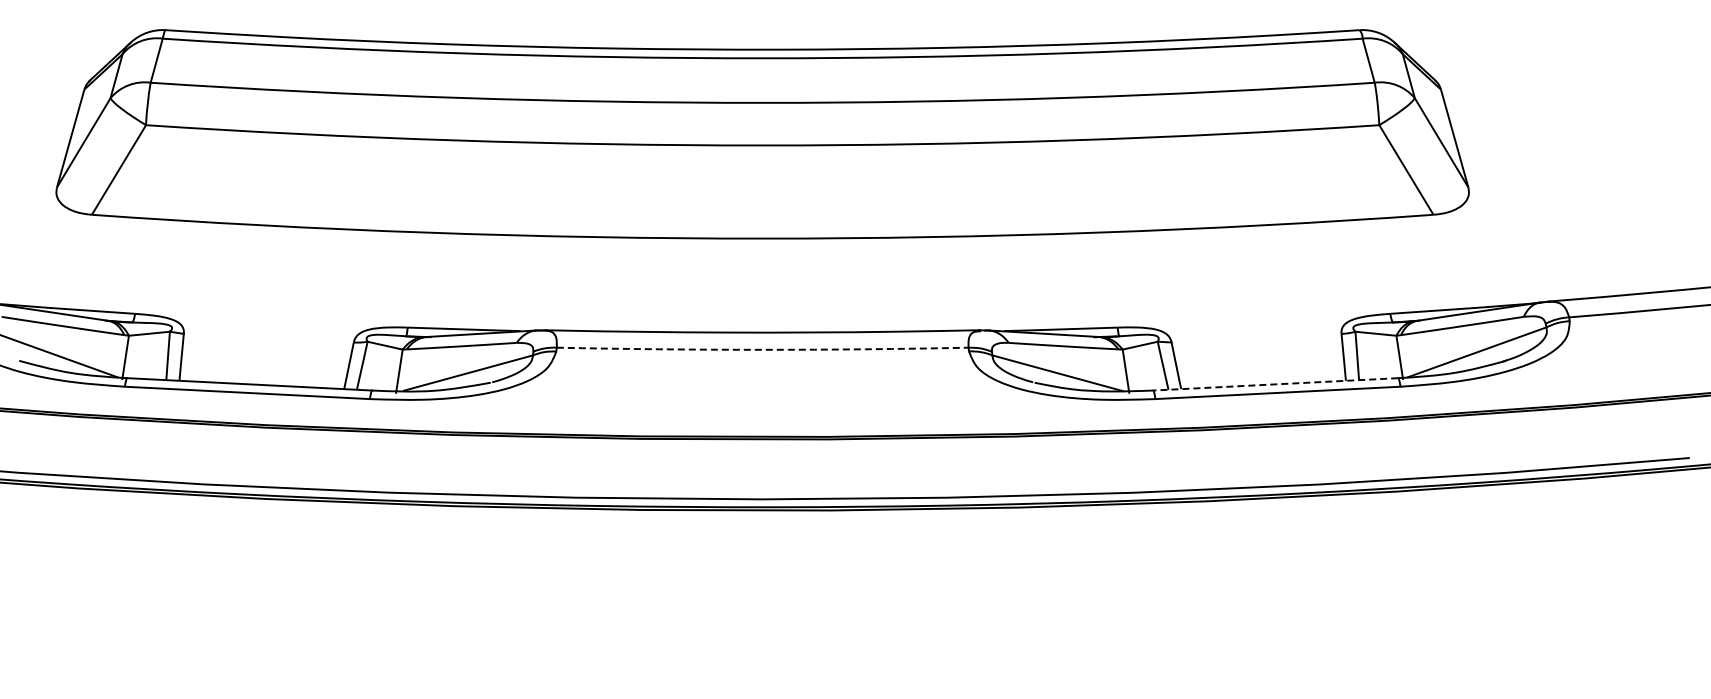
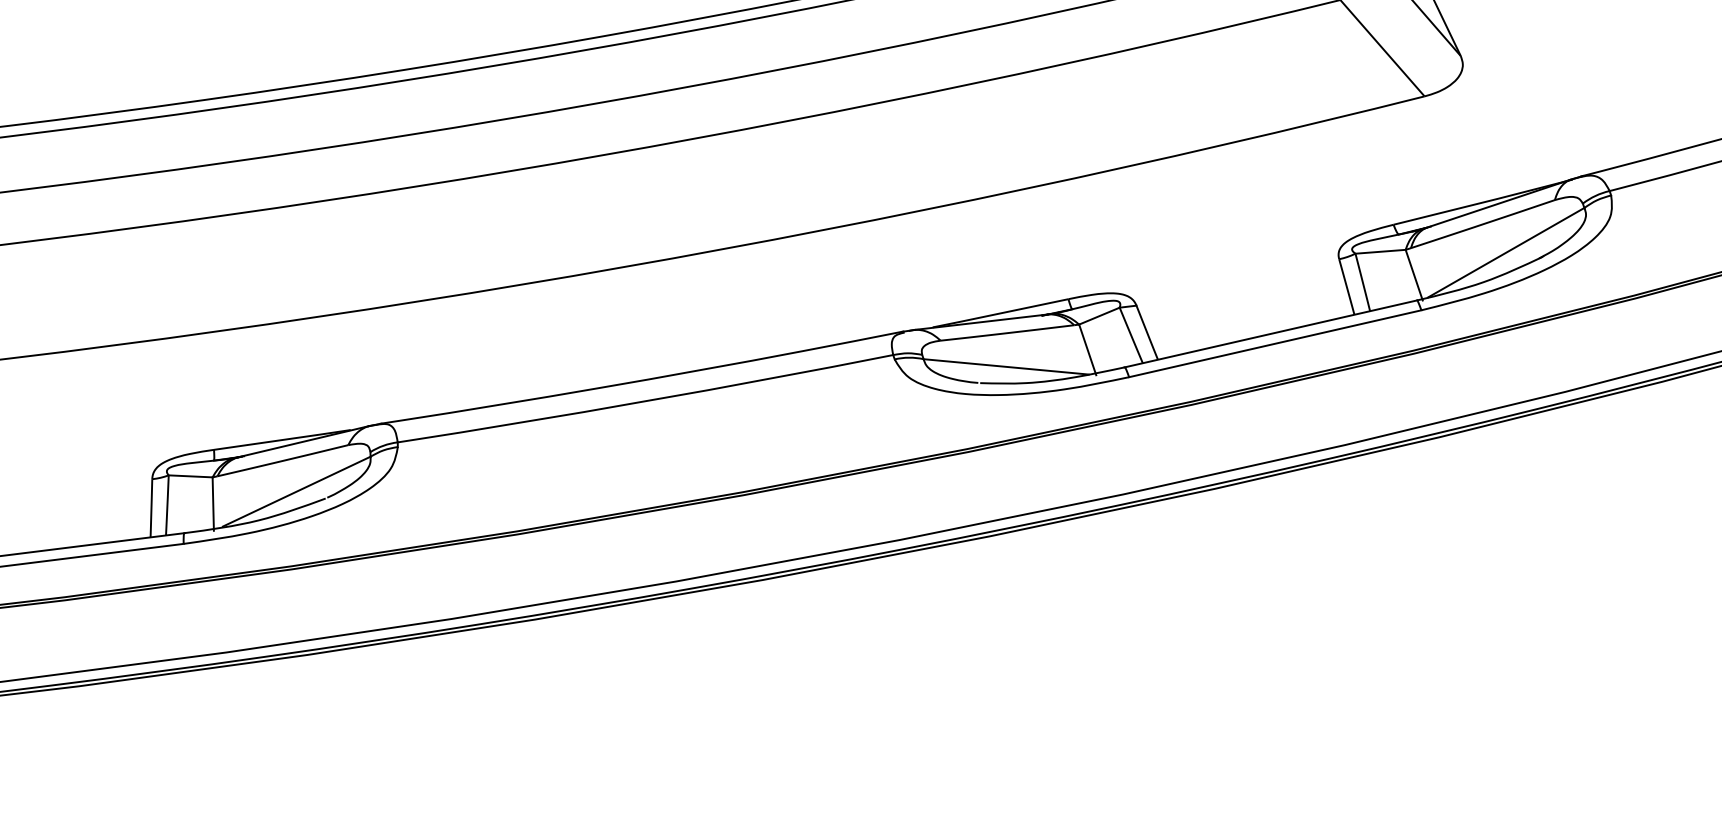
arc: (762, 349) -> (645, 400), dashed -> solid
line: (1275, 384) -> (1270, 334), dashed -> solid

